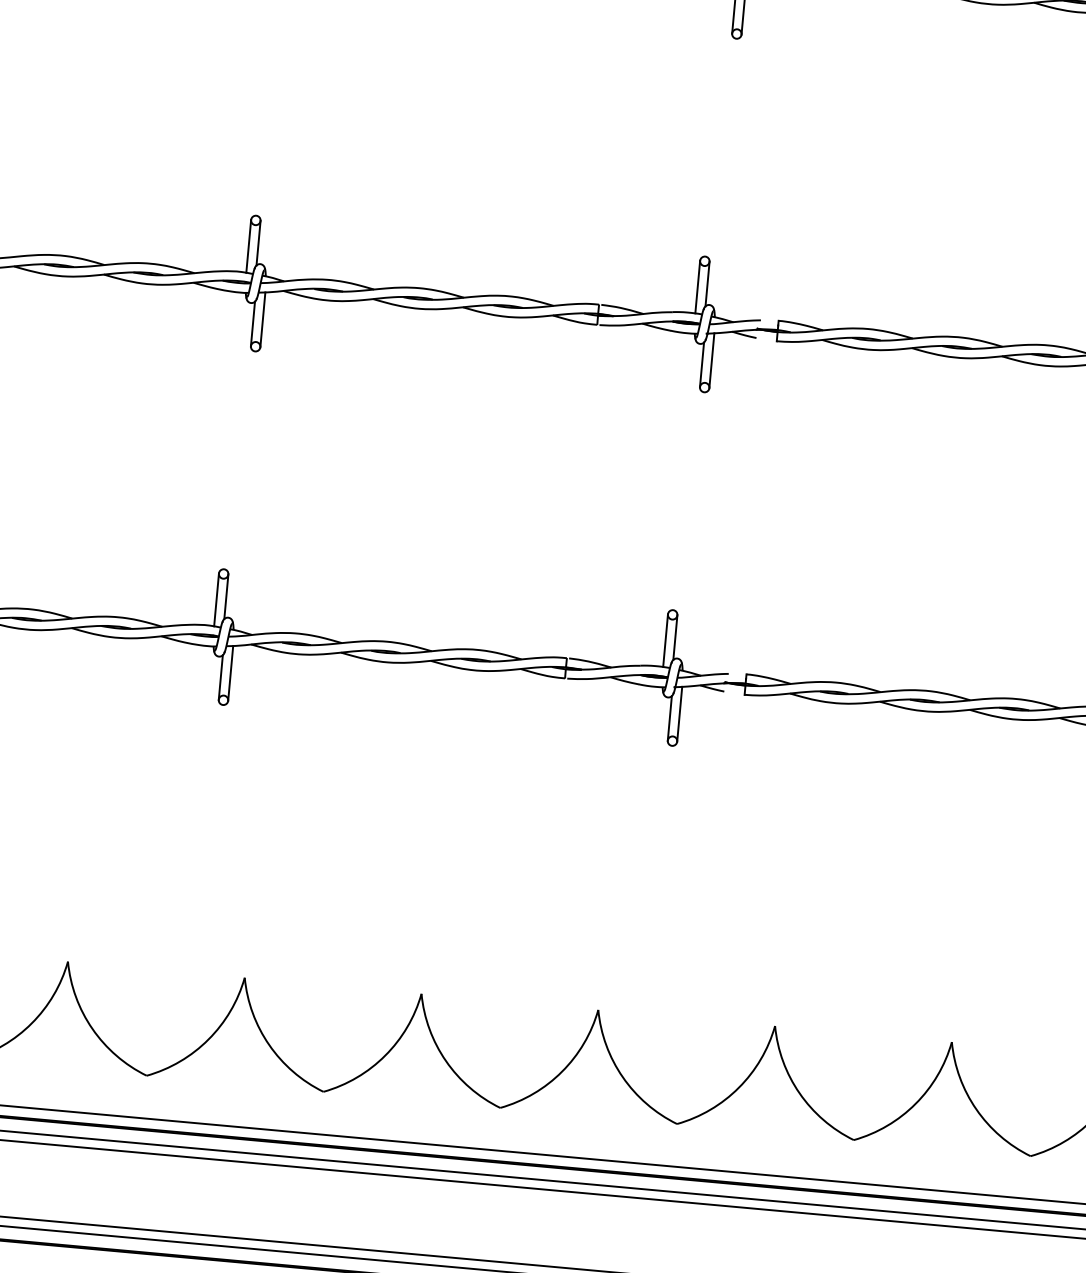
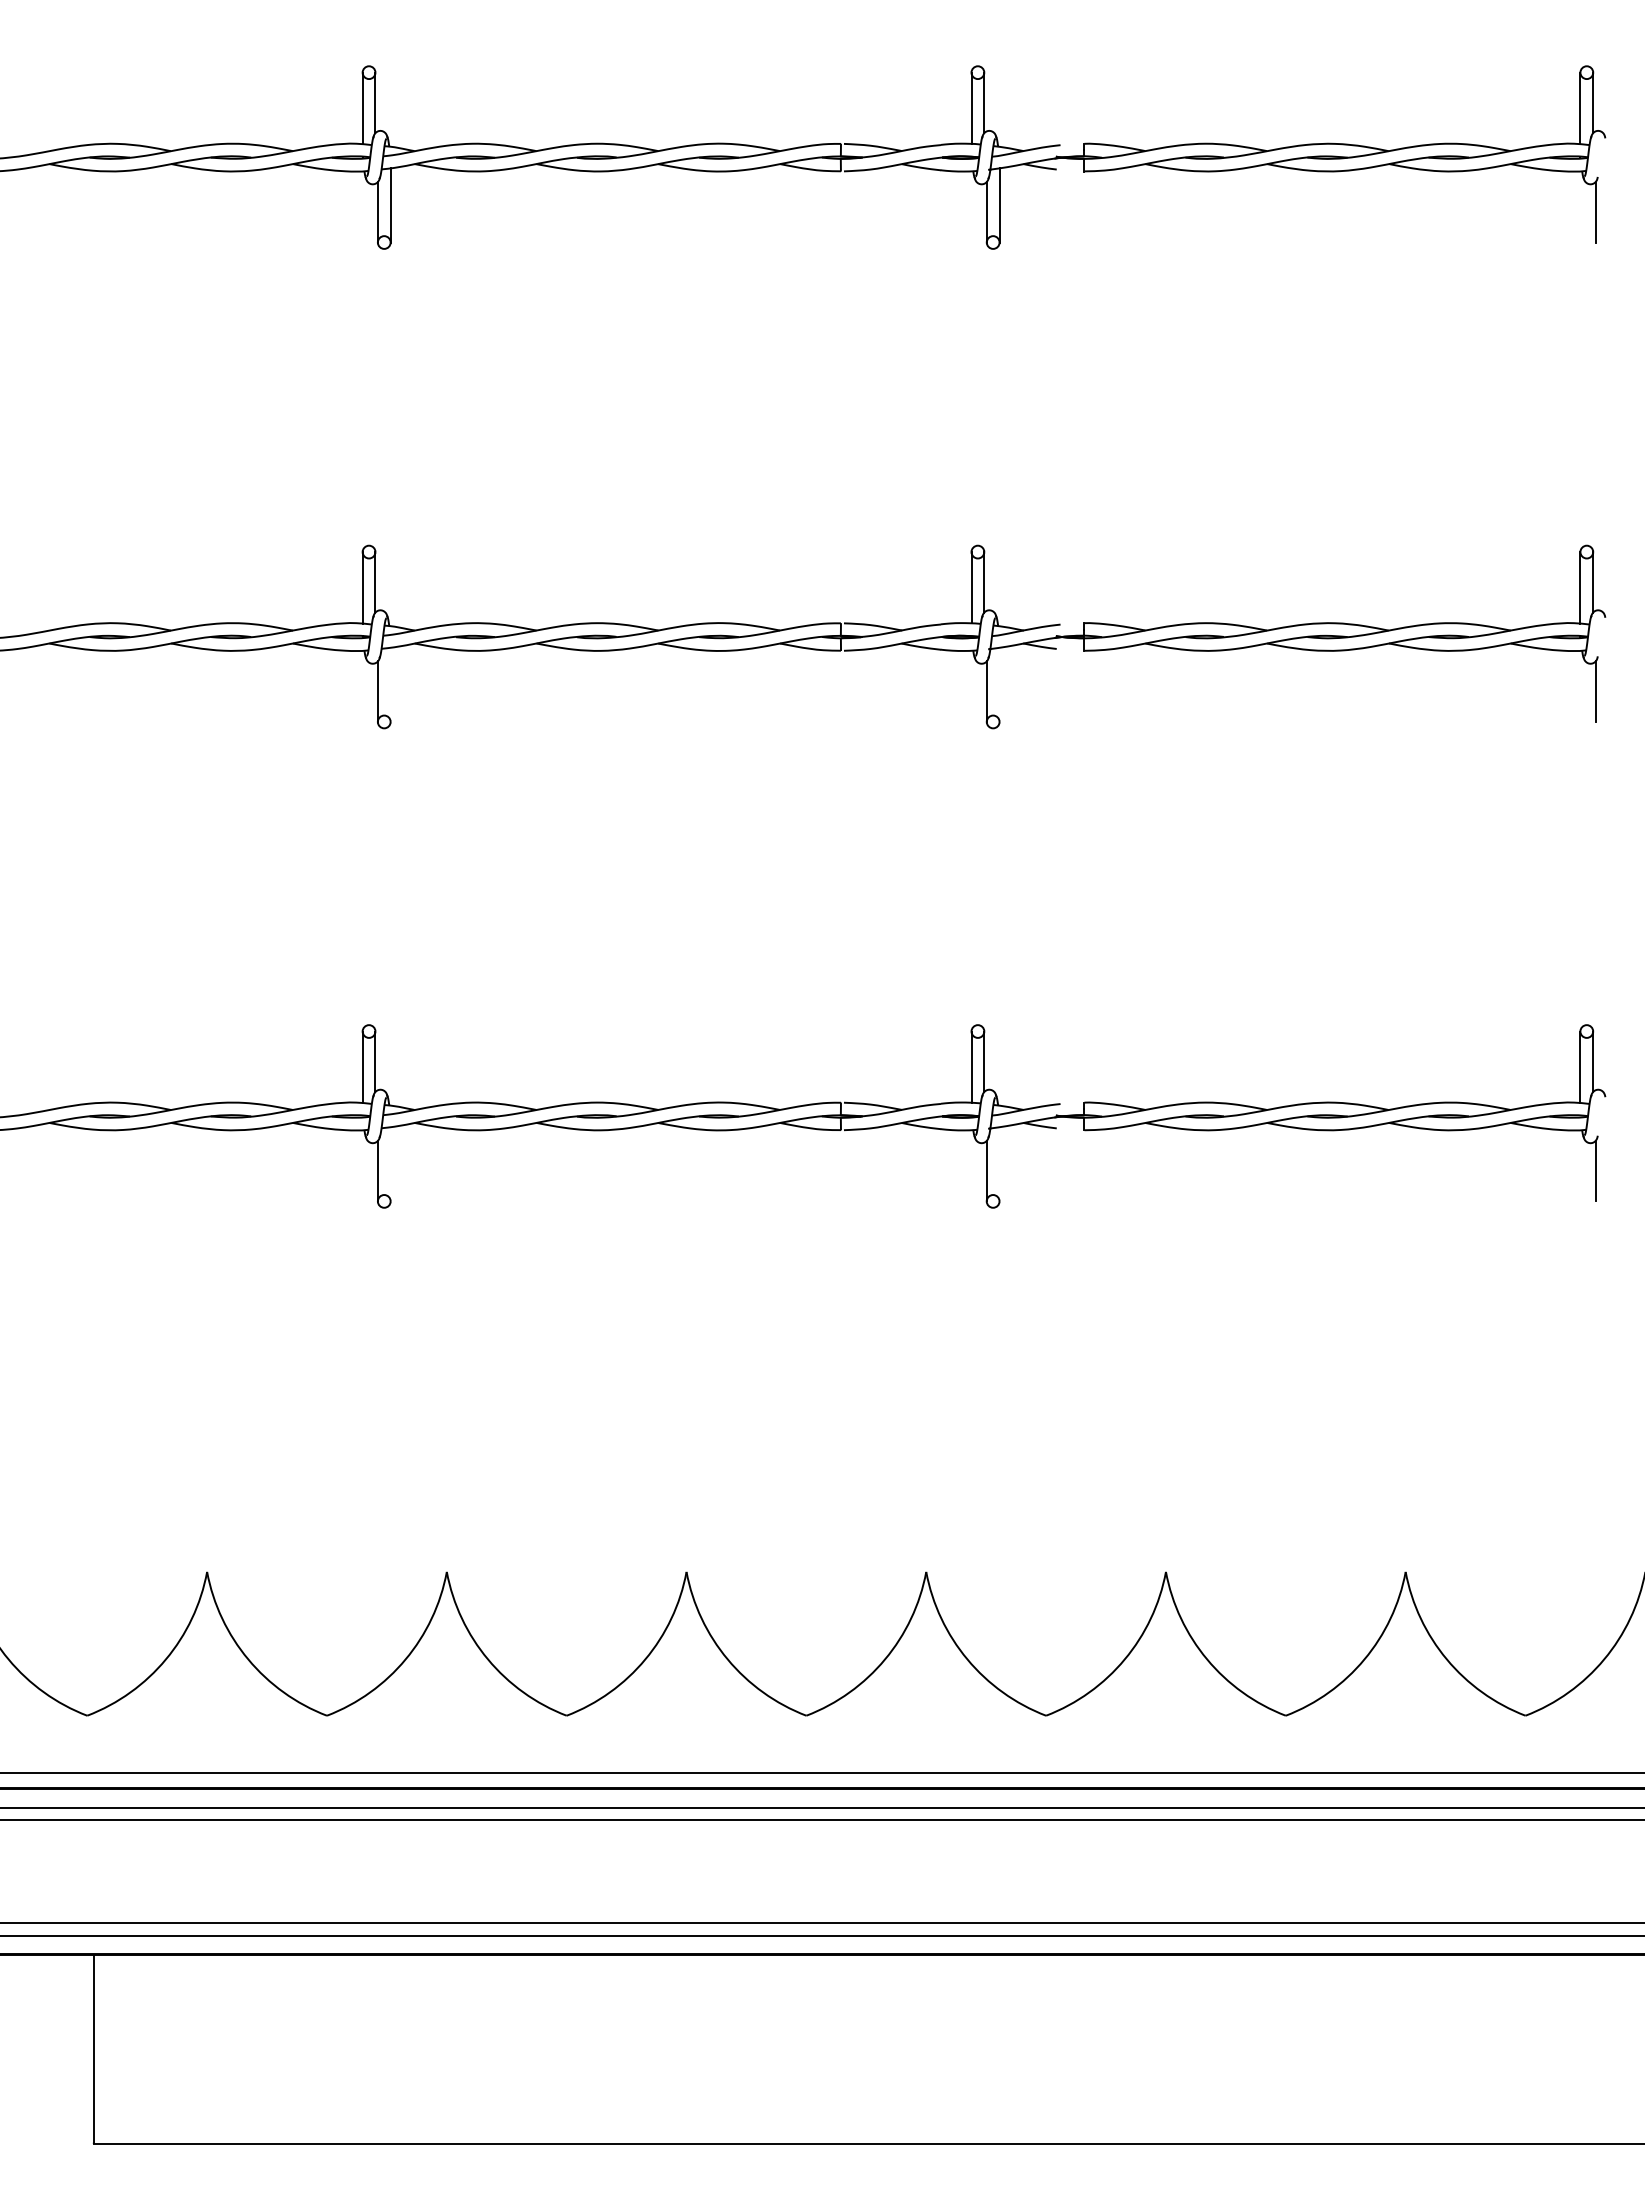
line: (262, 319) -> (390, 684), removed
line: (711, 360) -> (999, 684), removed
line: (230, 673) -> (390, 1164), removed
line: (679, 714) -> (999, 1164), removed

